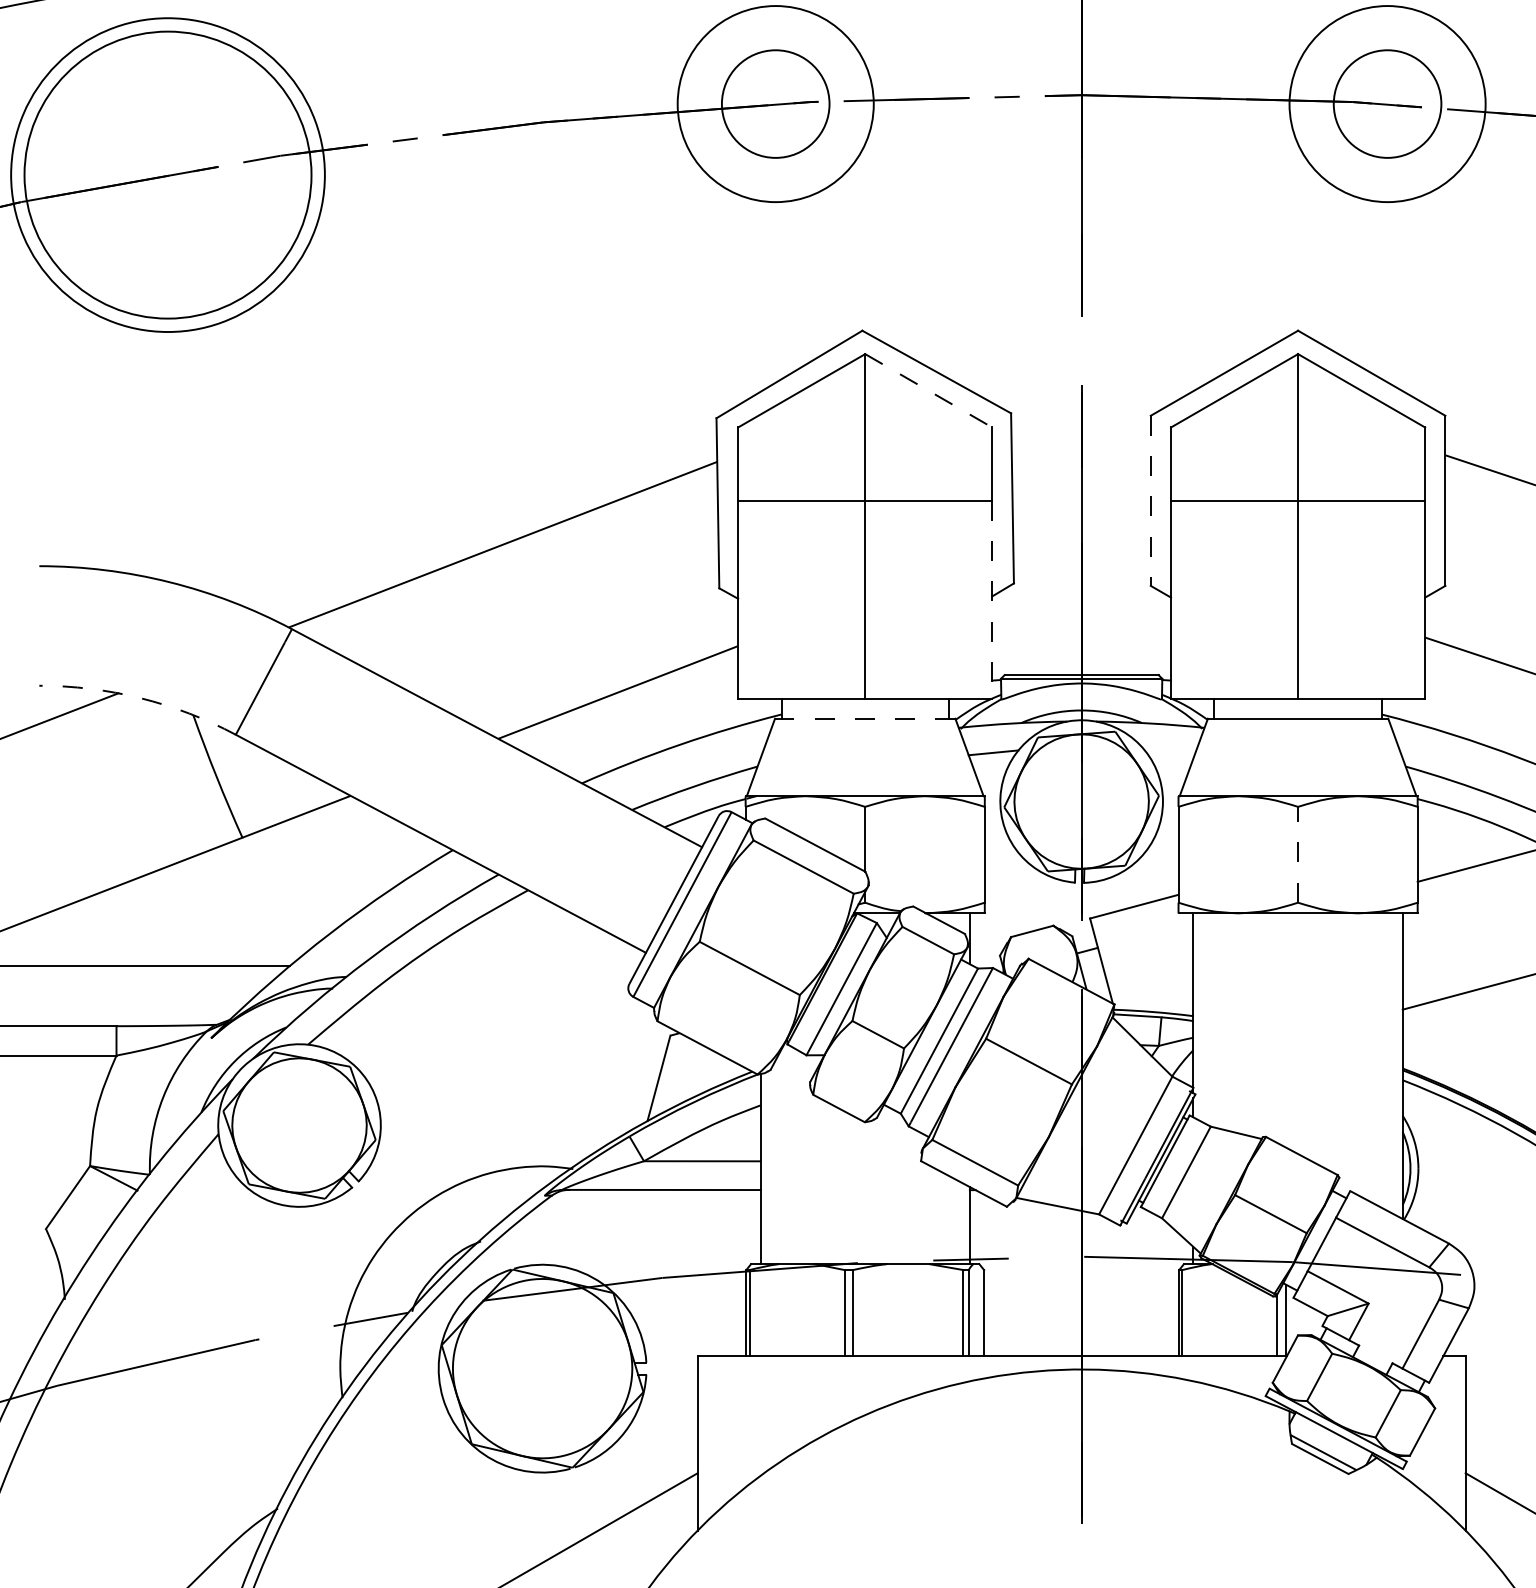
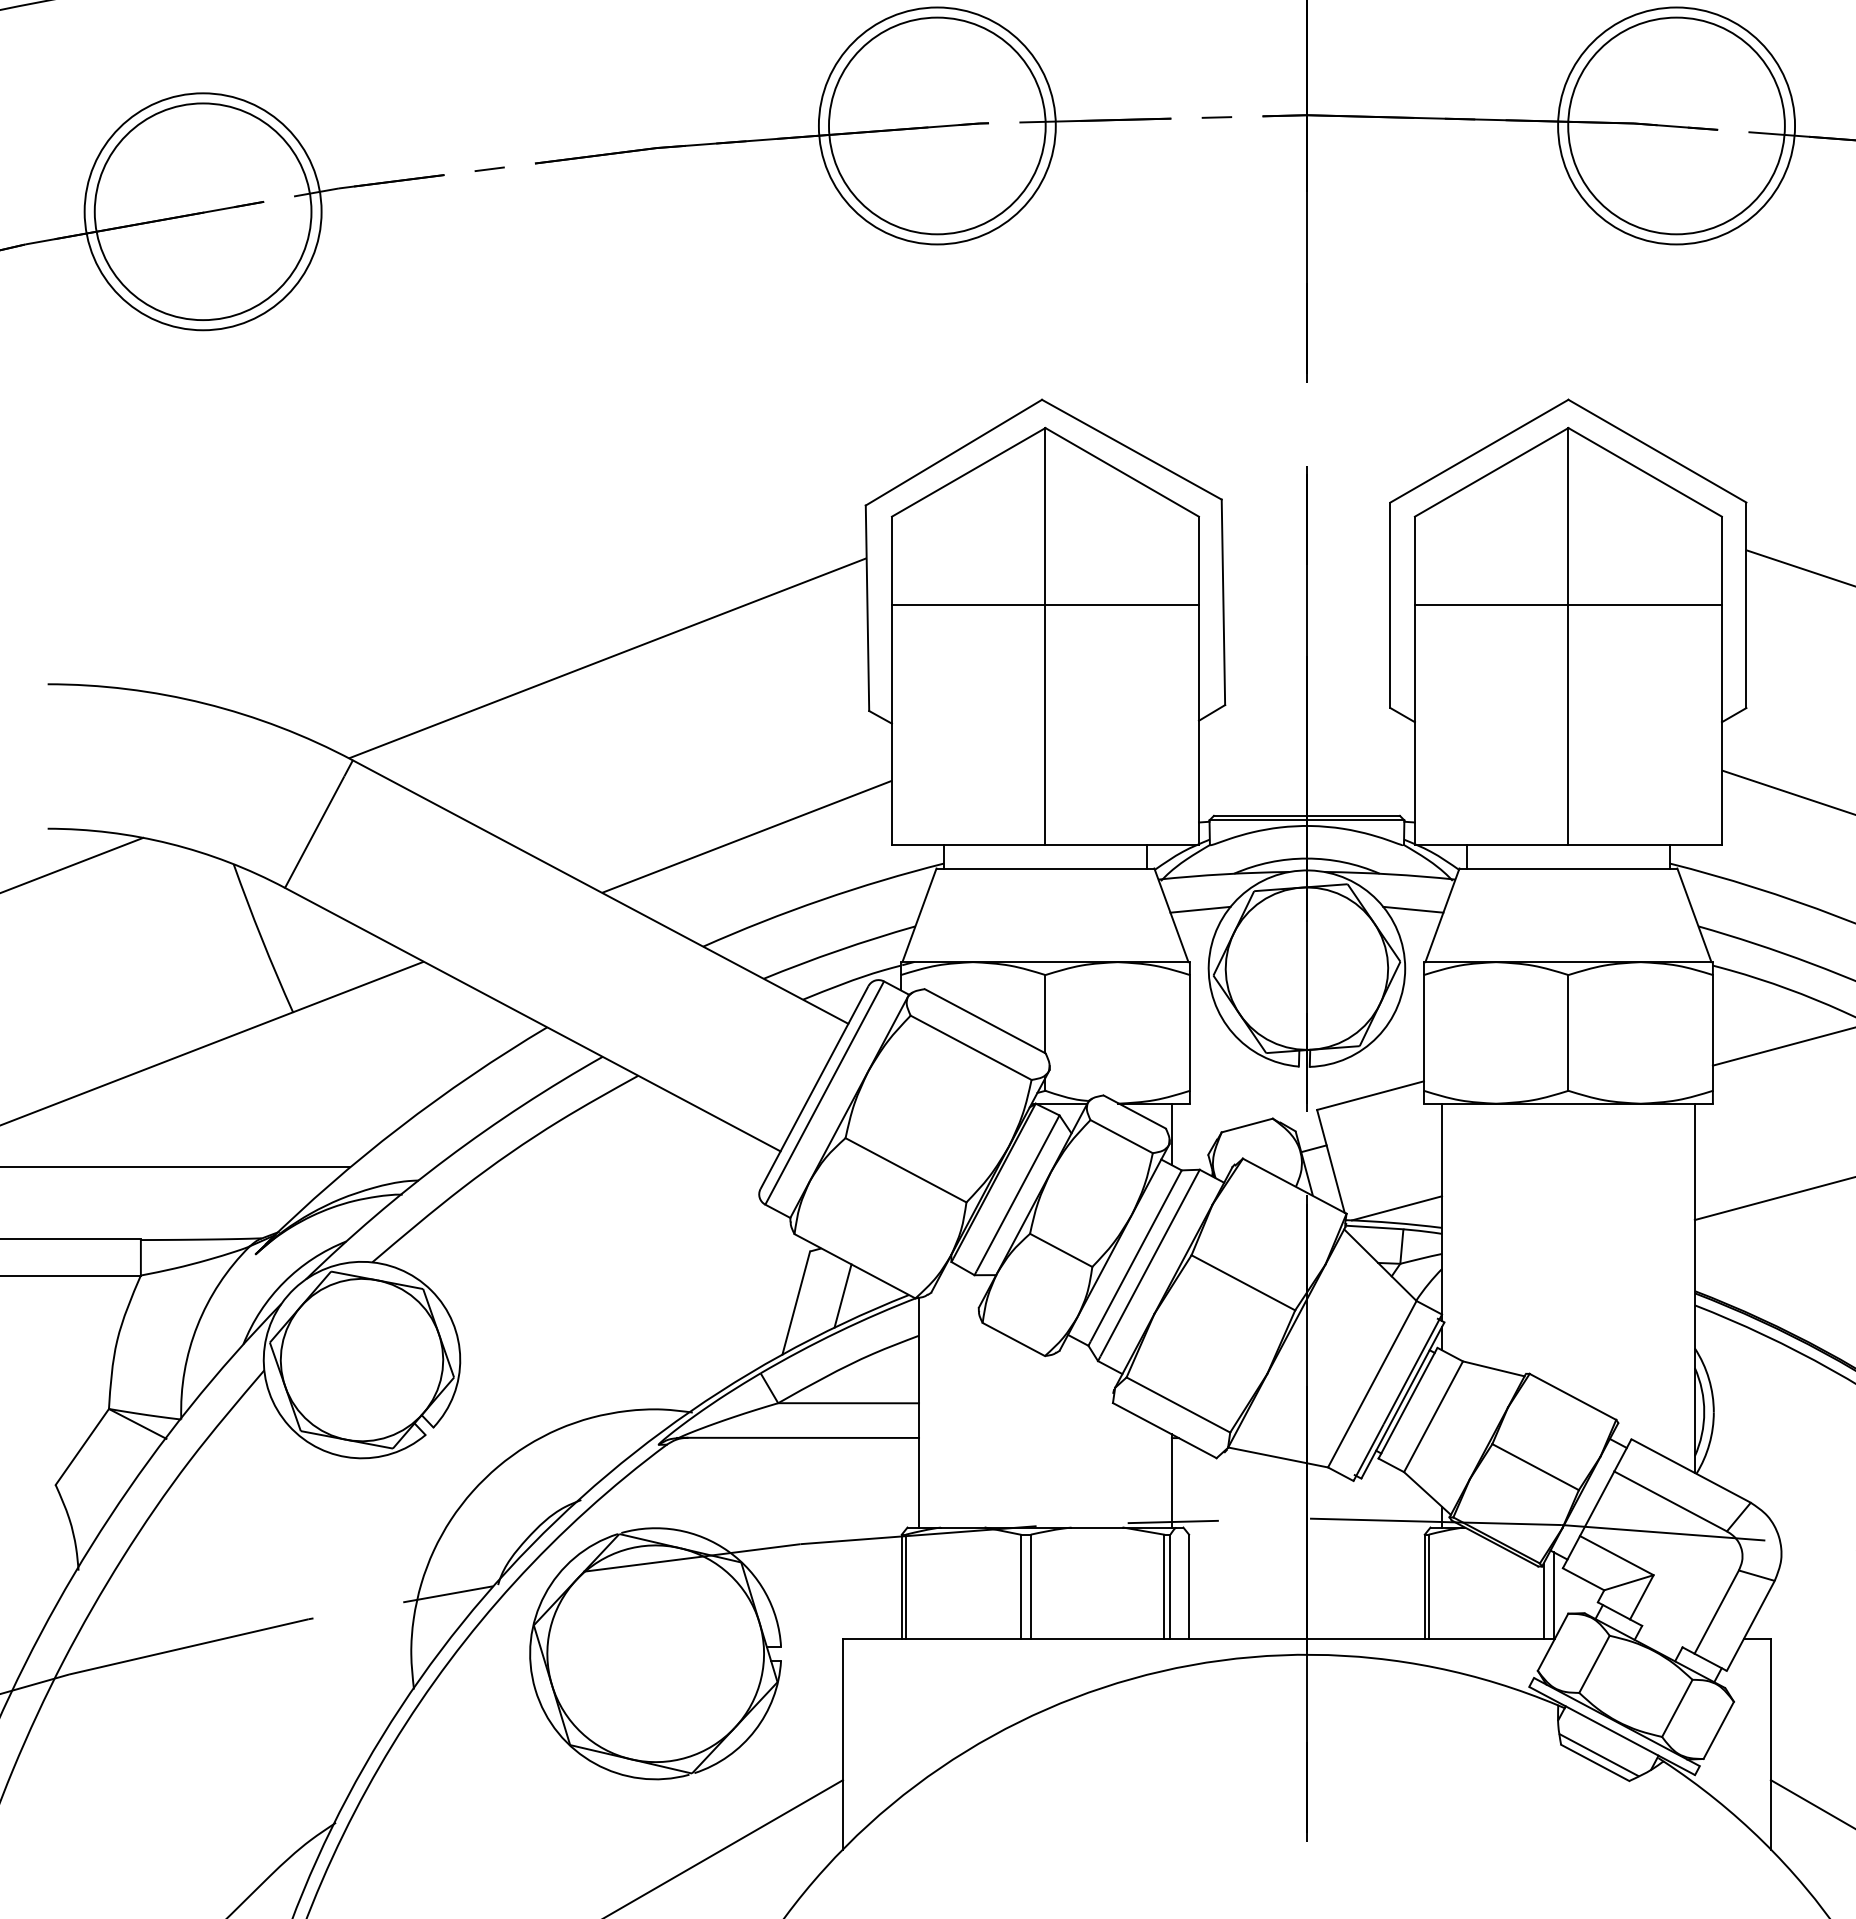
circle: (775, 103) -> (936, 125), size x1.67
circle: (1387, 103) -> (1676, 125), size x1.67
circle: (167, 174) -> (202, 211), size x0.62
circle: (167, 174) -> (202, 211), size x0.62
line: (928, 390) -> (1122, 472), dashed -> solid
line: (1150, 500) -> (1390, 605), dashed -> solid
line: (991, 600) -> (1198, 725), dashed -> solid
arc: (141, 697) -> (170, 843), dashed -> solid
line: (865, 718) -> (1045, 868), dashed -> solid
line: (1169, 752) -> (1413, 909), added
line: (1298, 854) -> (1568, 1032), dashed -> solid
line: (1156, 1000) -> (1397, 1208), added
line: (697, 1072) -> (842, 1295), added

